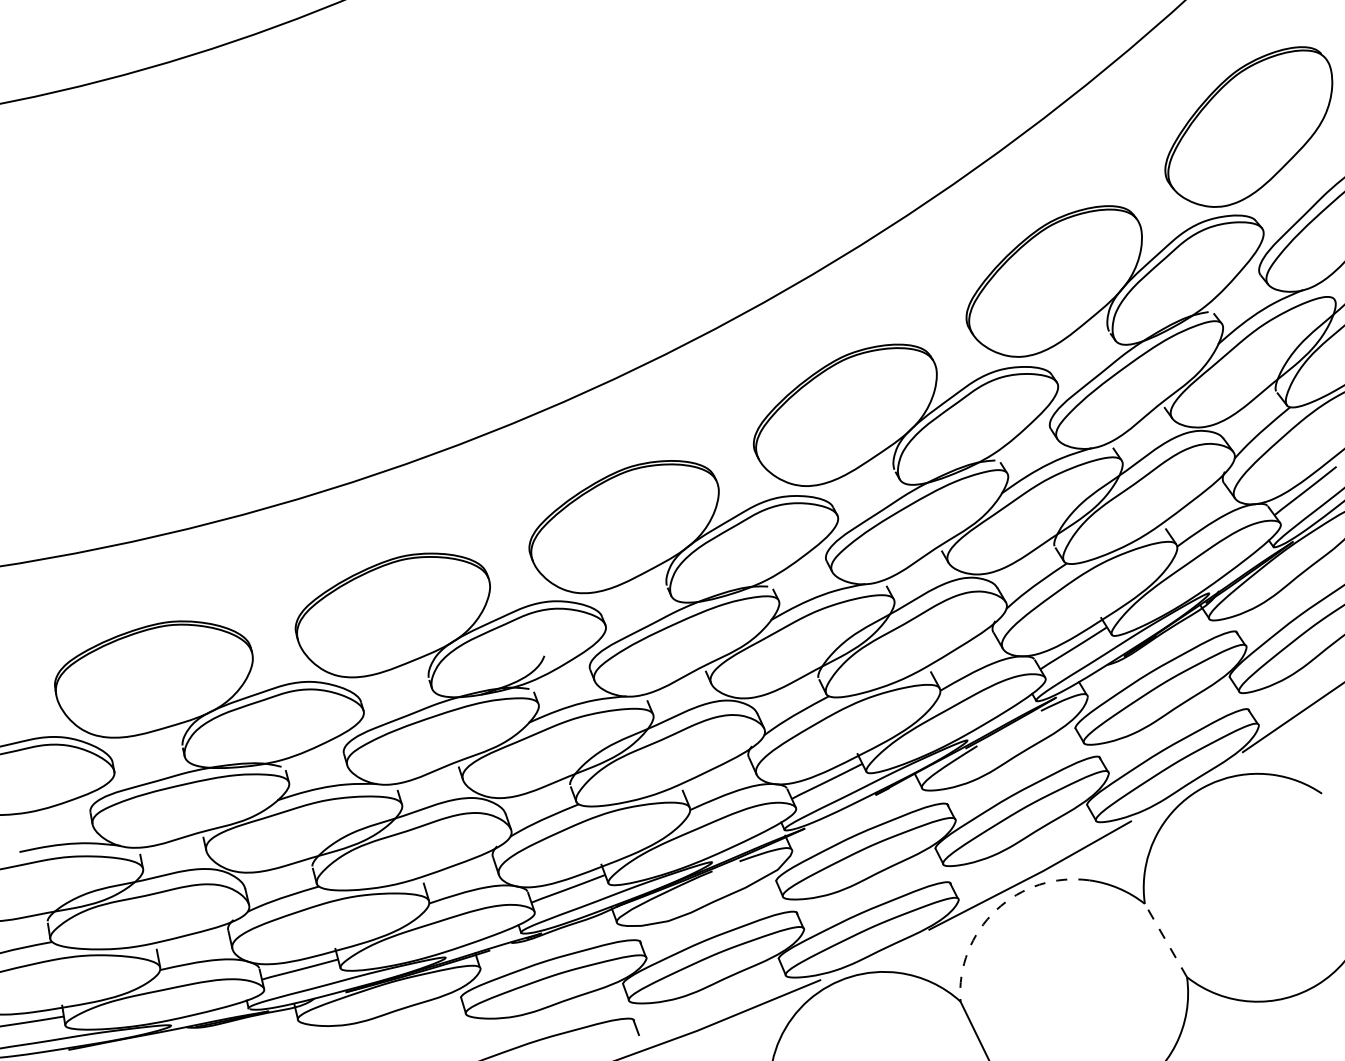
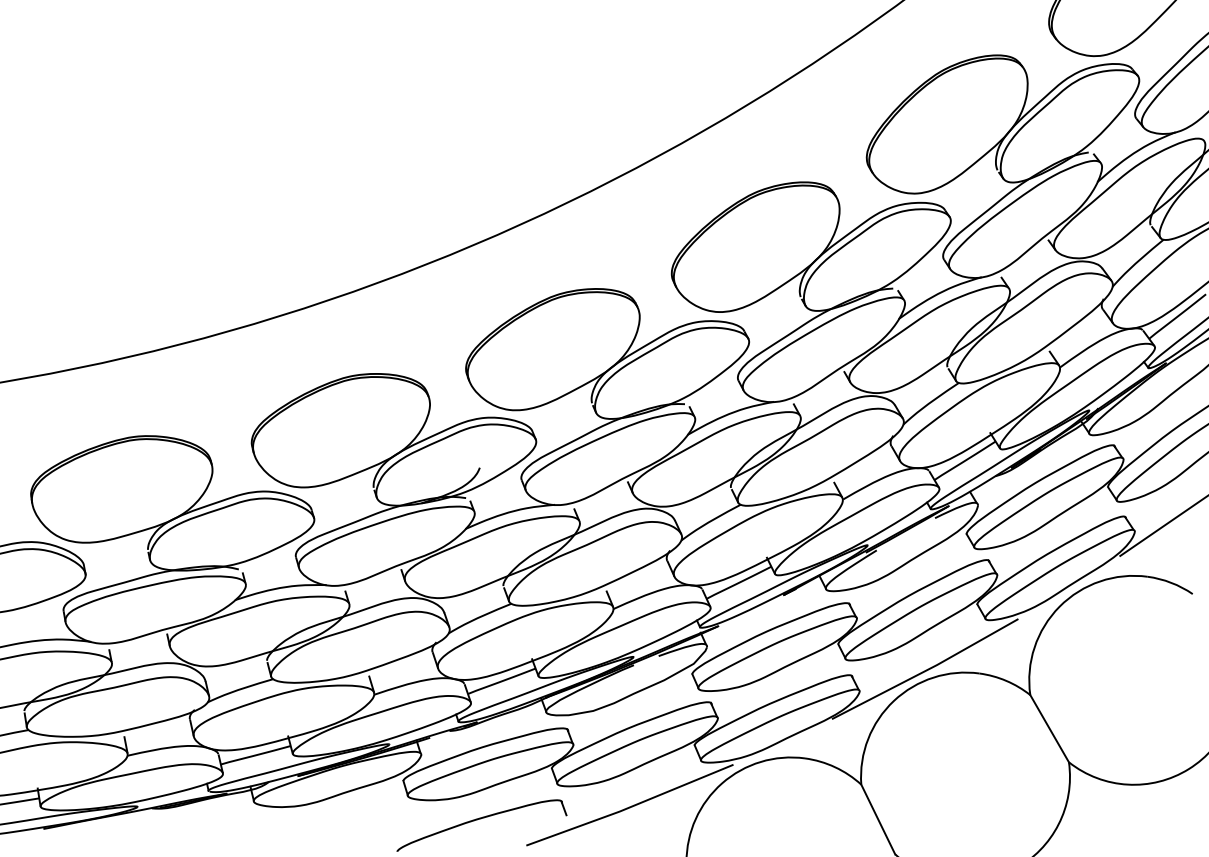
arc: (996, 910) -> (894, 701), dashed -> solid
line: (1165, 940) -> (1049, 728), dashed -> solid

